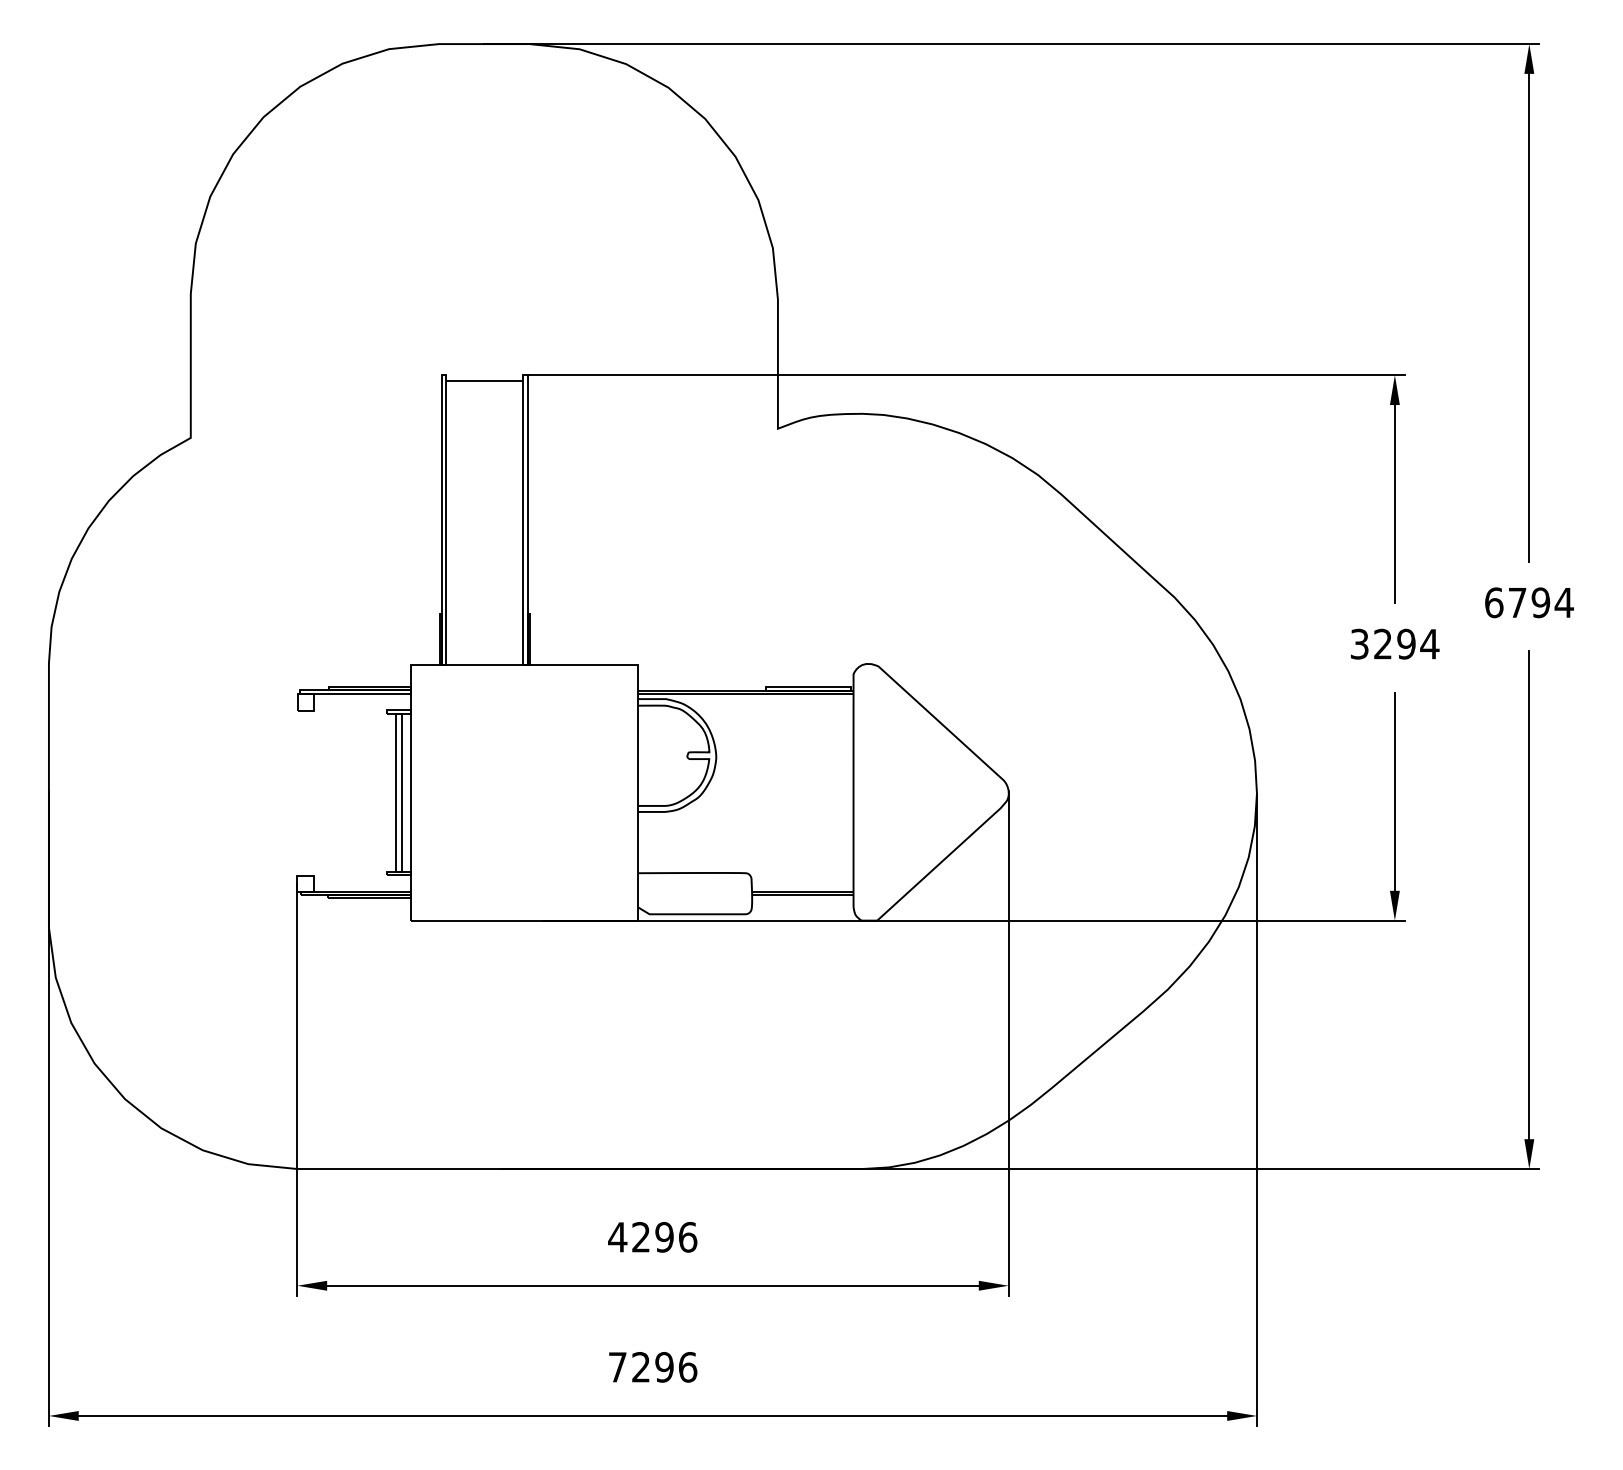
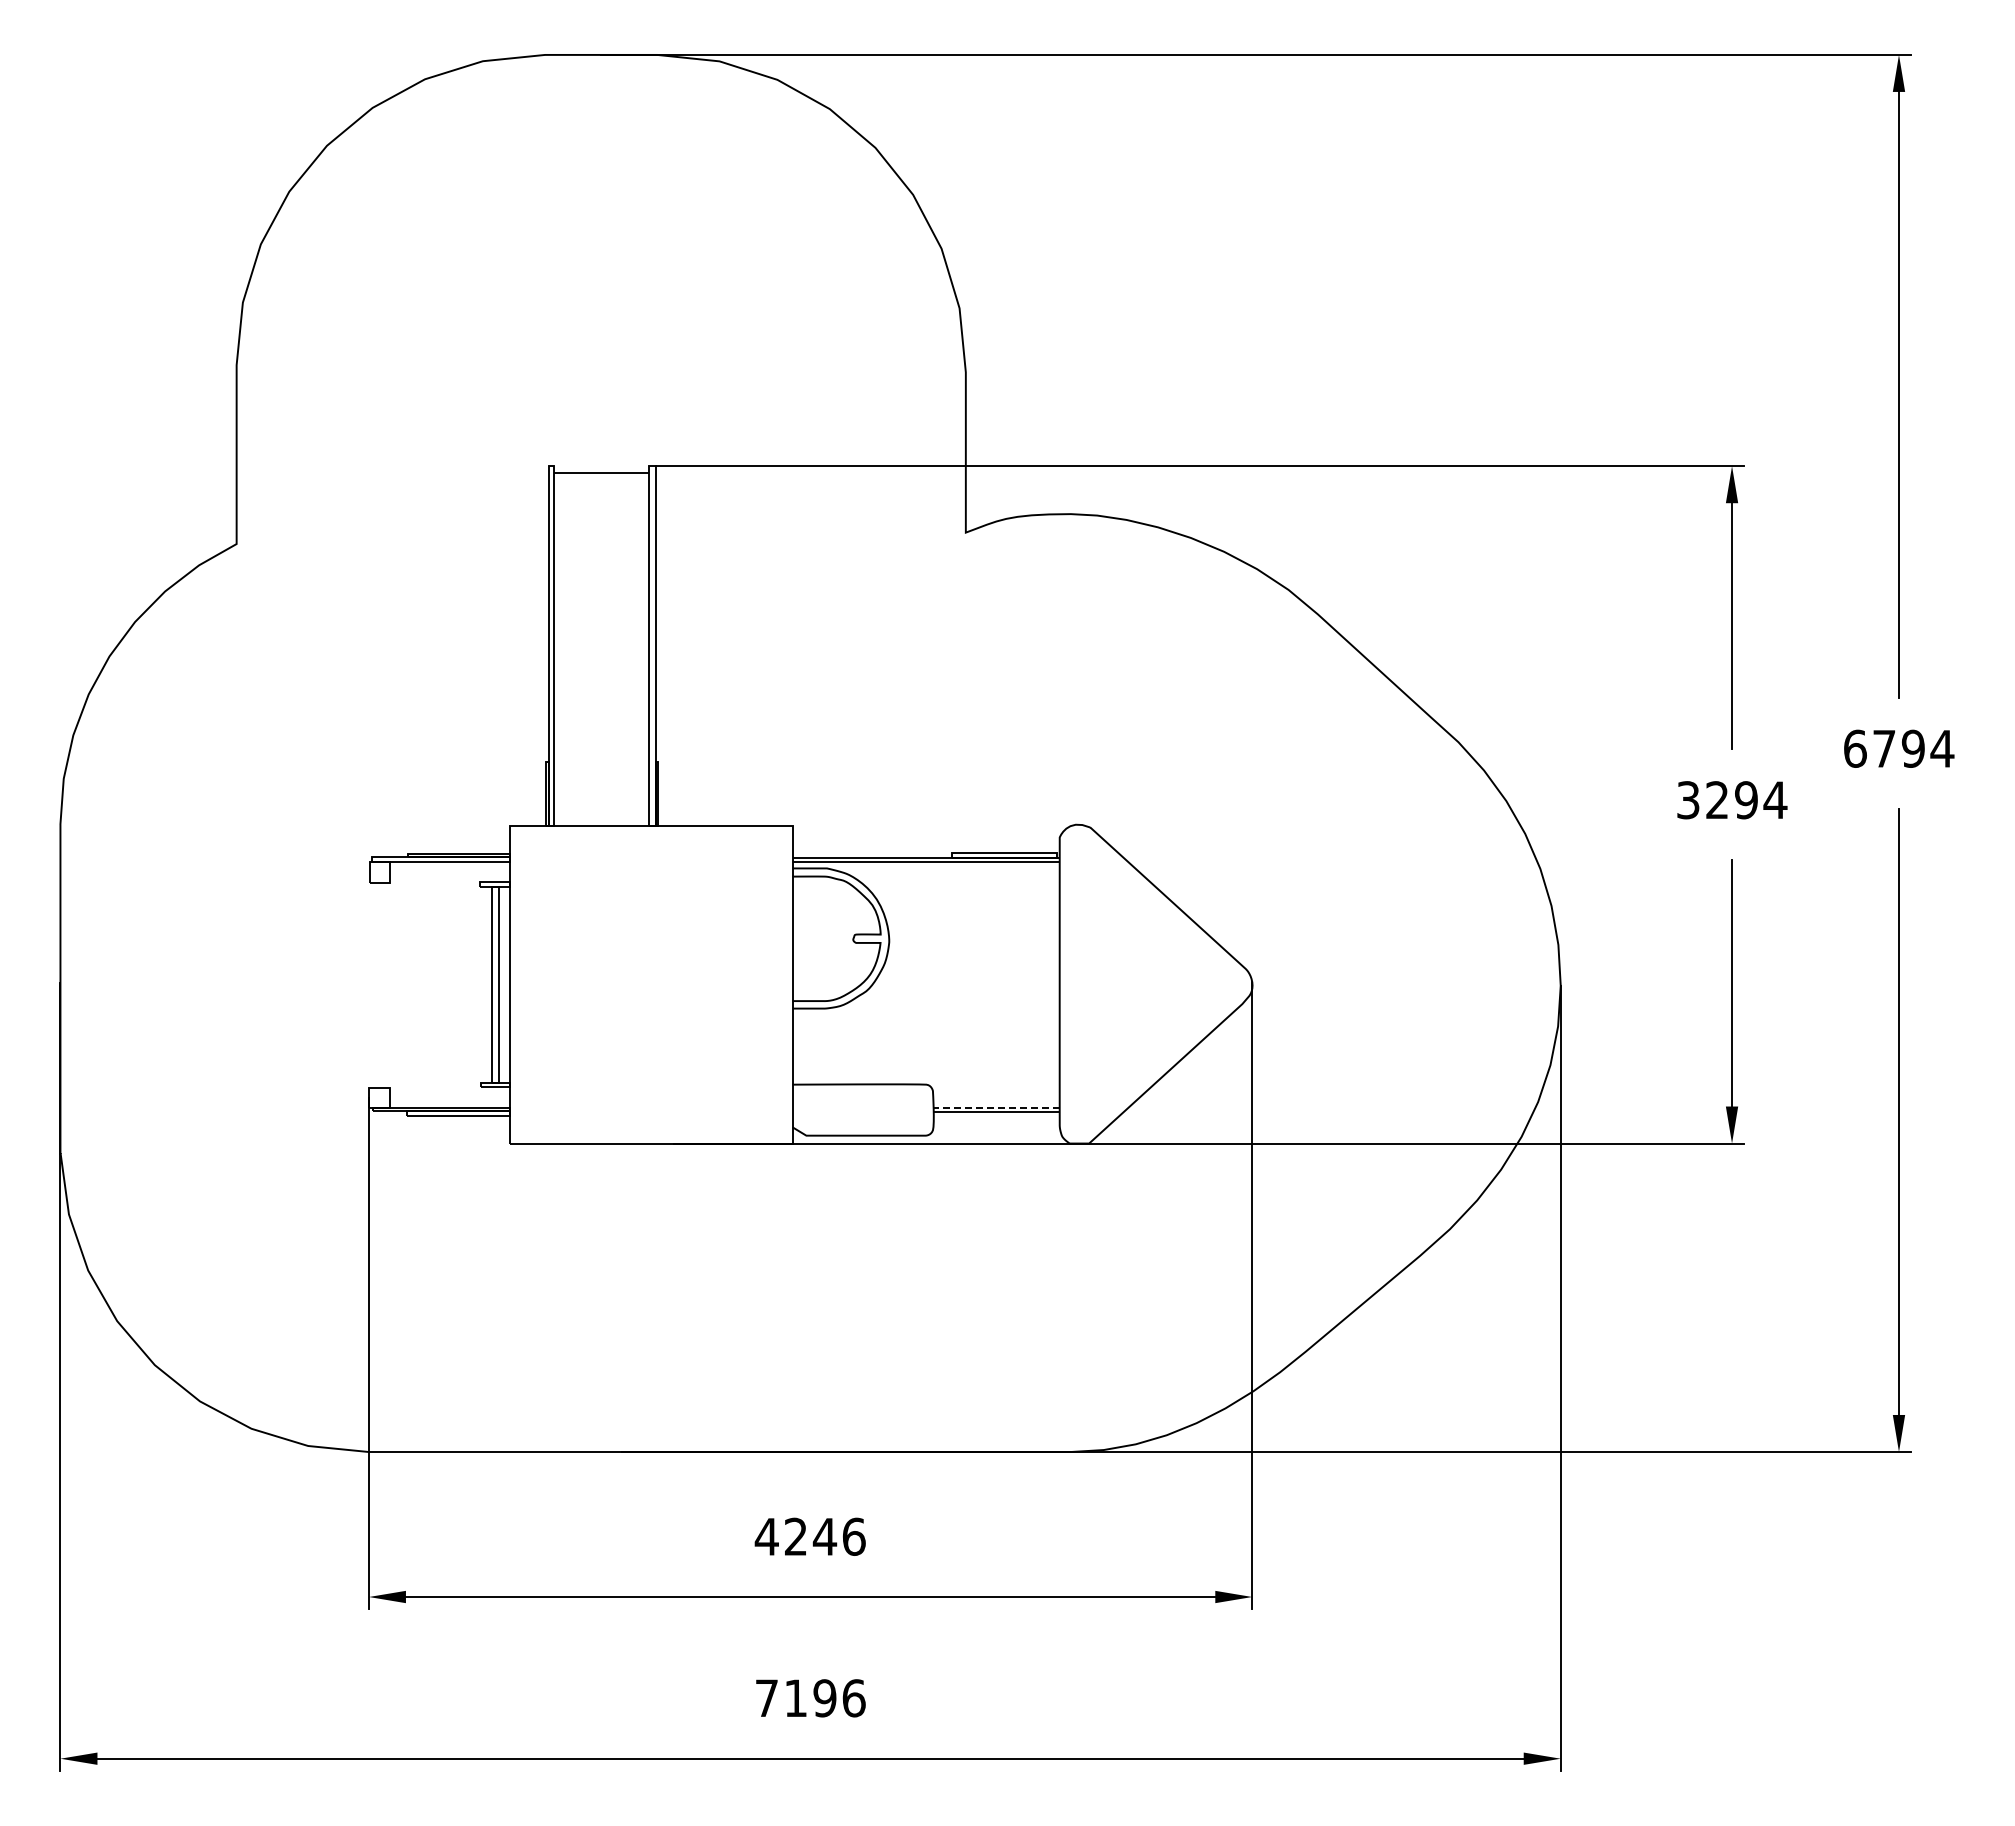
line: (802, 891) -> (996, 1107), solid -> dashed
text: (664, 1237) -> (824, 1536), 4296 -> 4246
text: (640, 1366) -> (795, 1697), 7296 -> 7196

